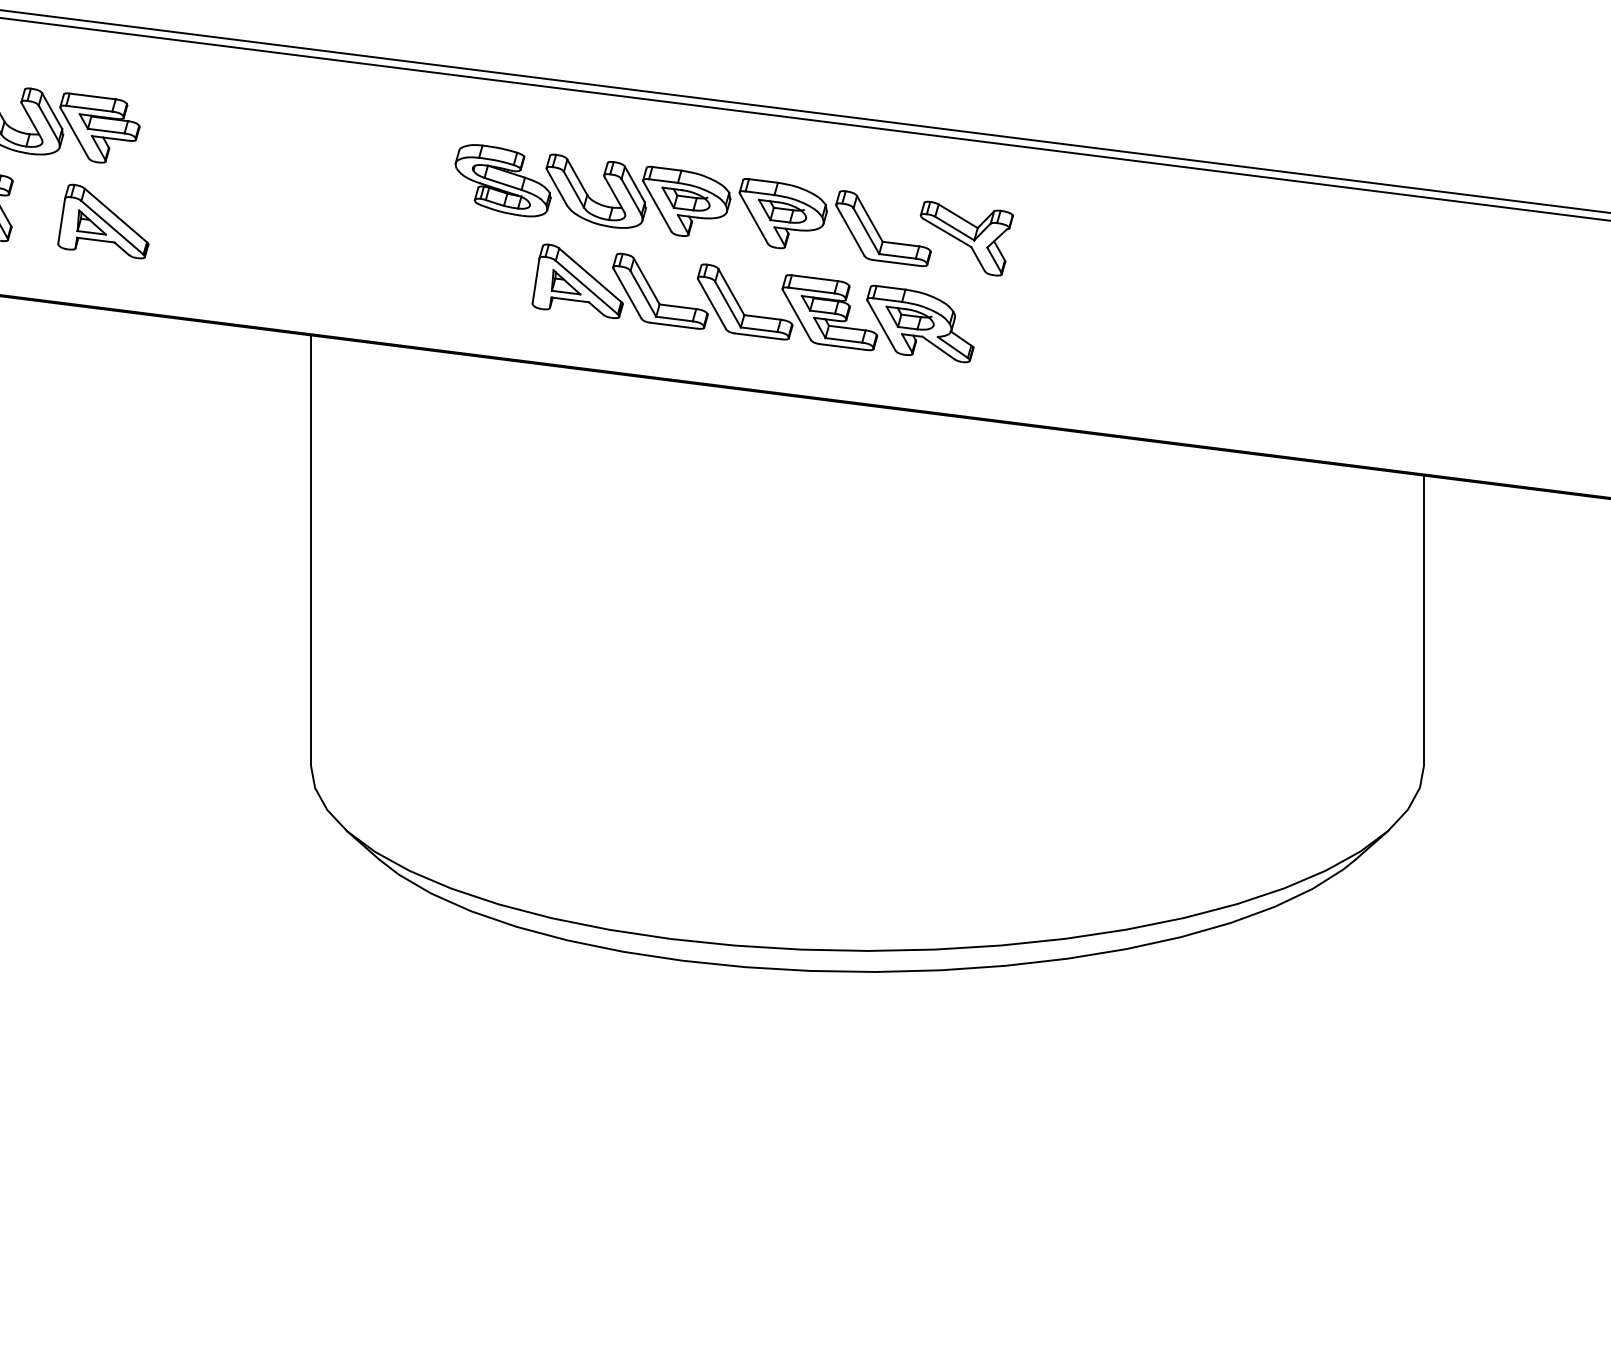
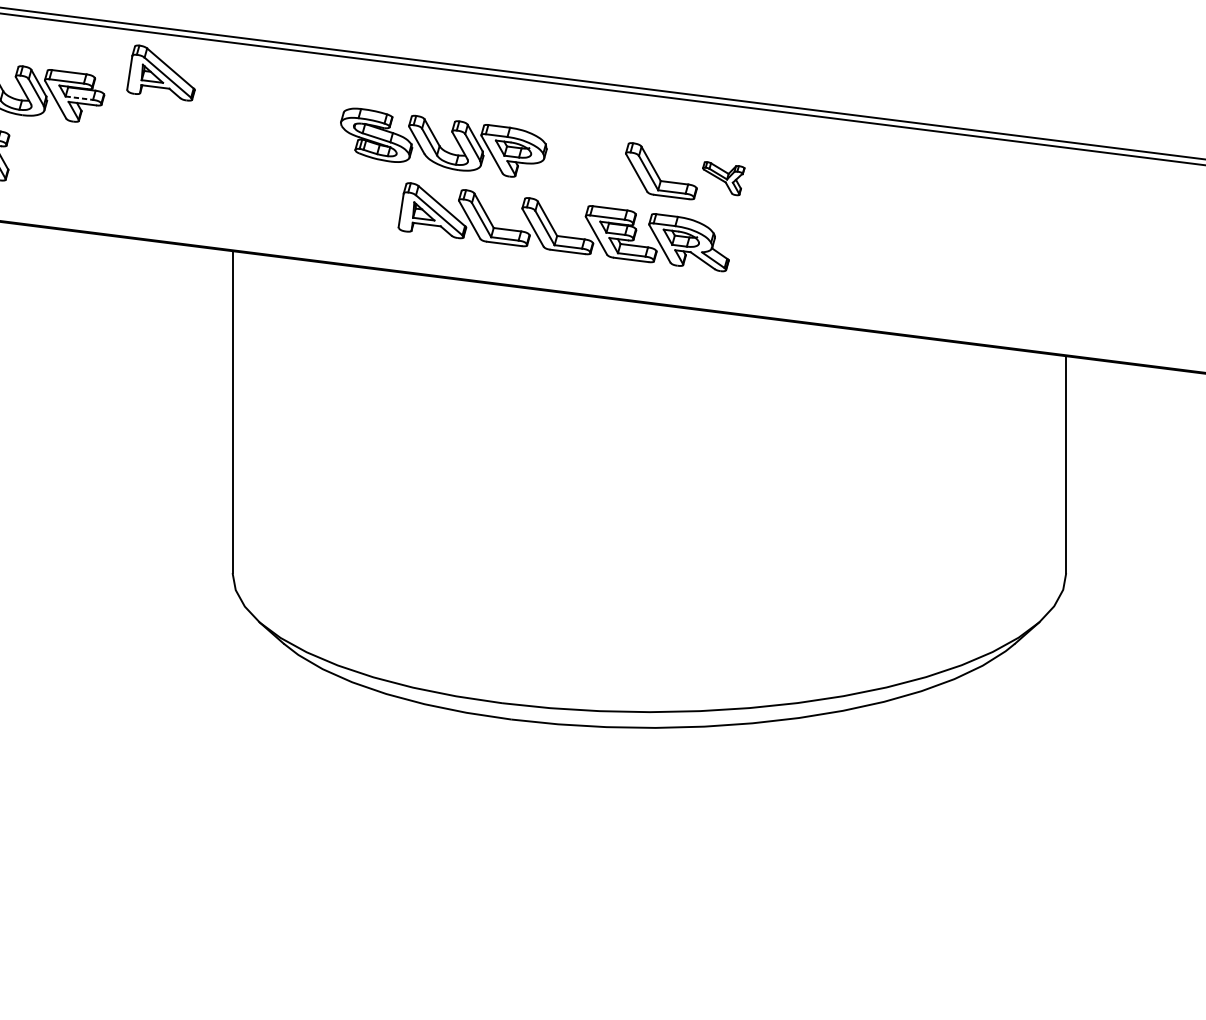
line: (106, 131) -> (79, 98), solid -> dashed
part: (782, 213) -> (585, 159), removed
part: (103, 221) -> (161, 73), moved
part: (966, 238) -> (723, 178), size x0.6

